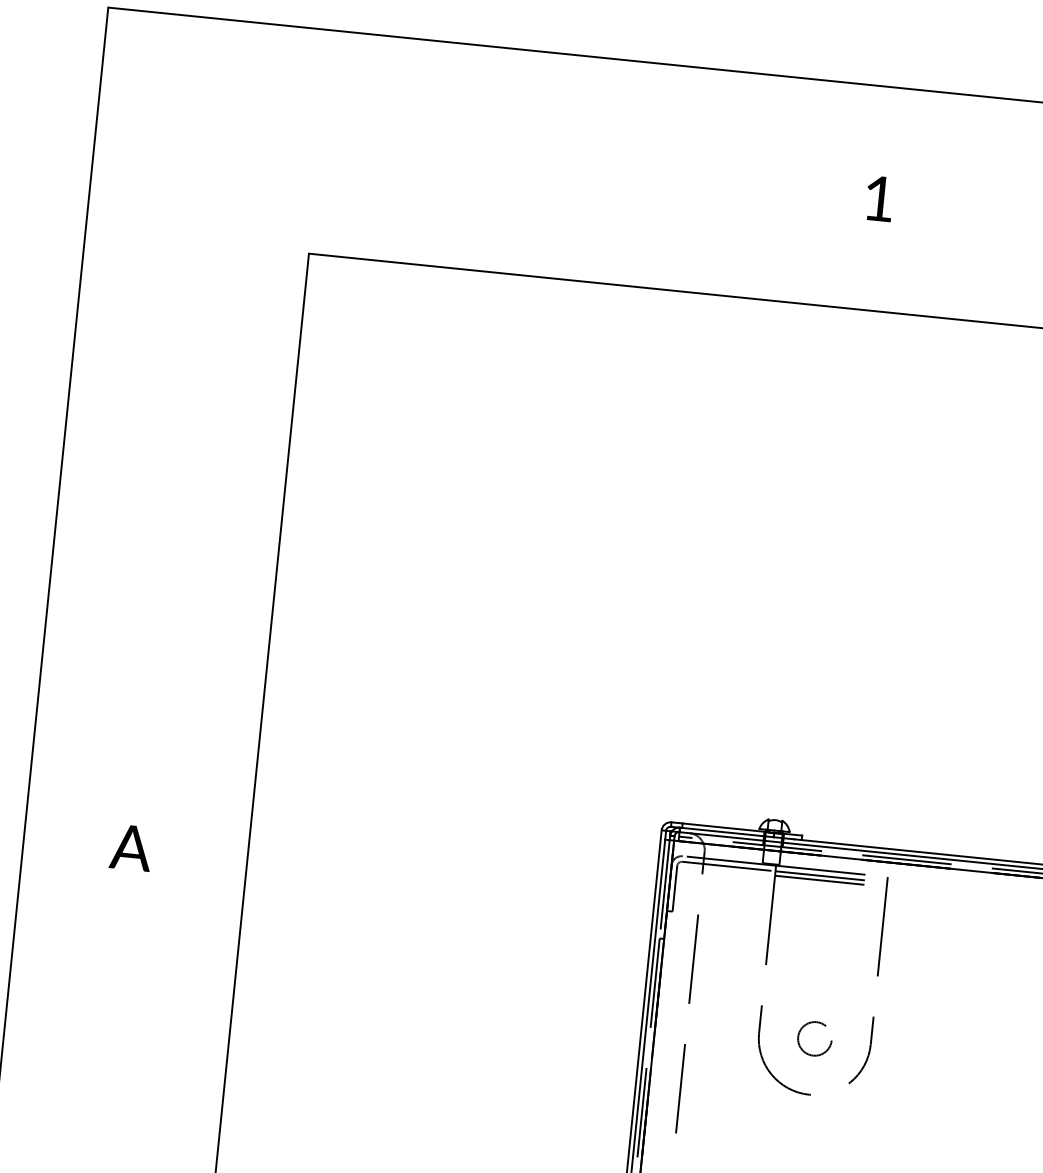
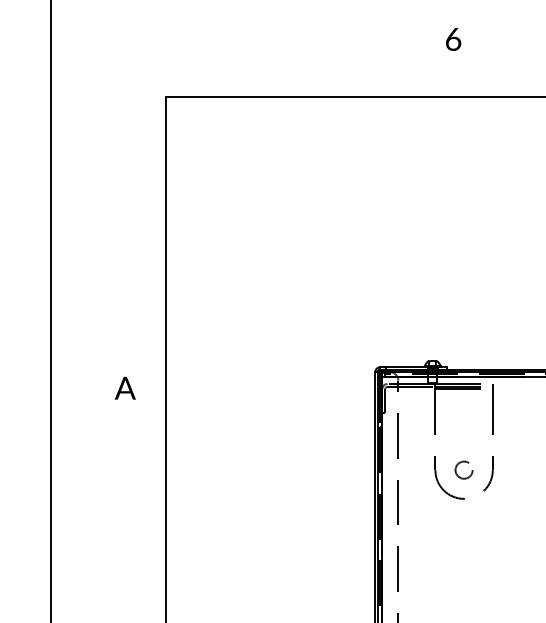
text: (879, 197) -> (453, 38), 1 -> 6
text: (129, 846) -> (124, 387), moved

